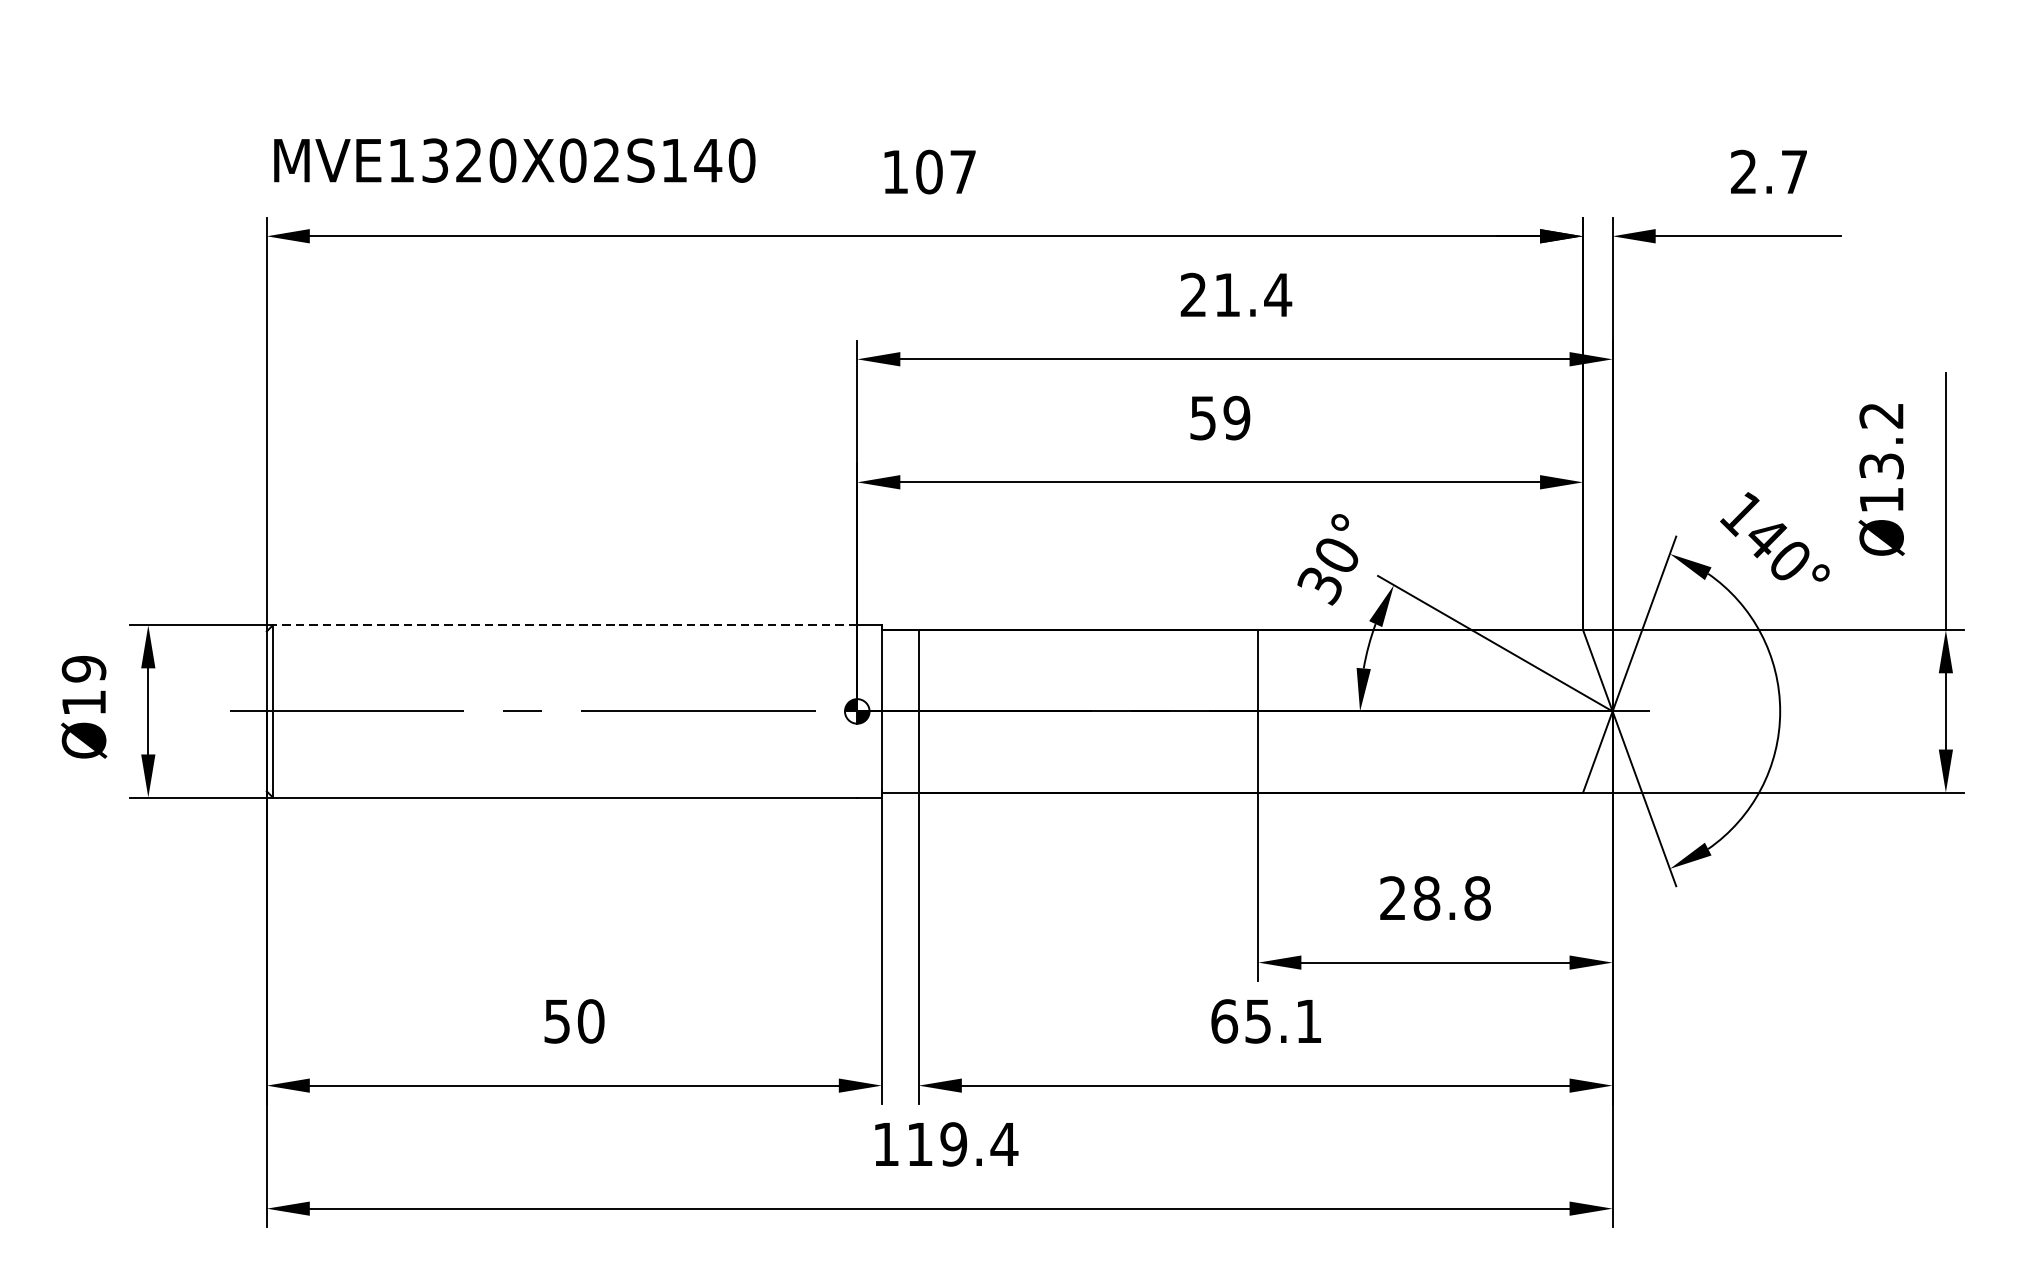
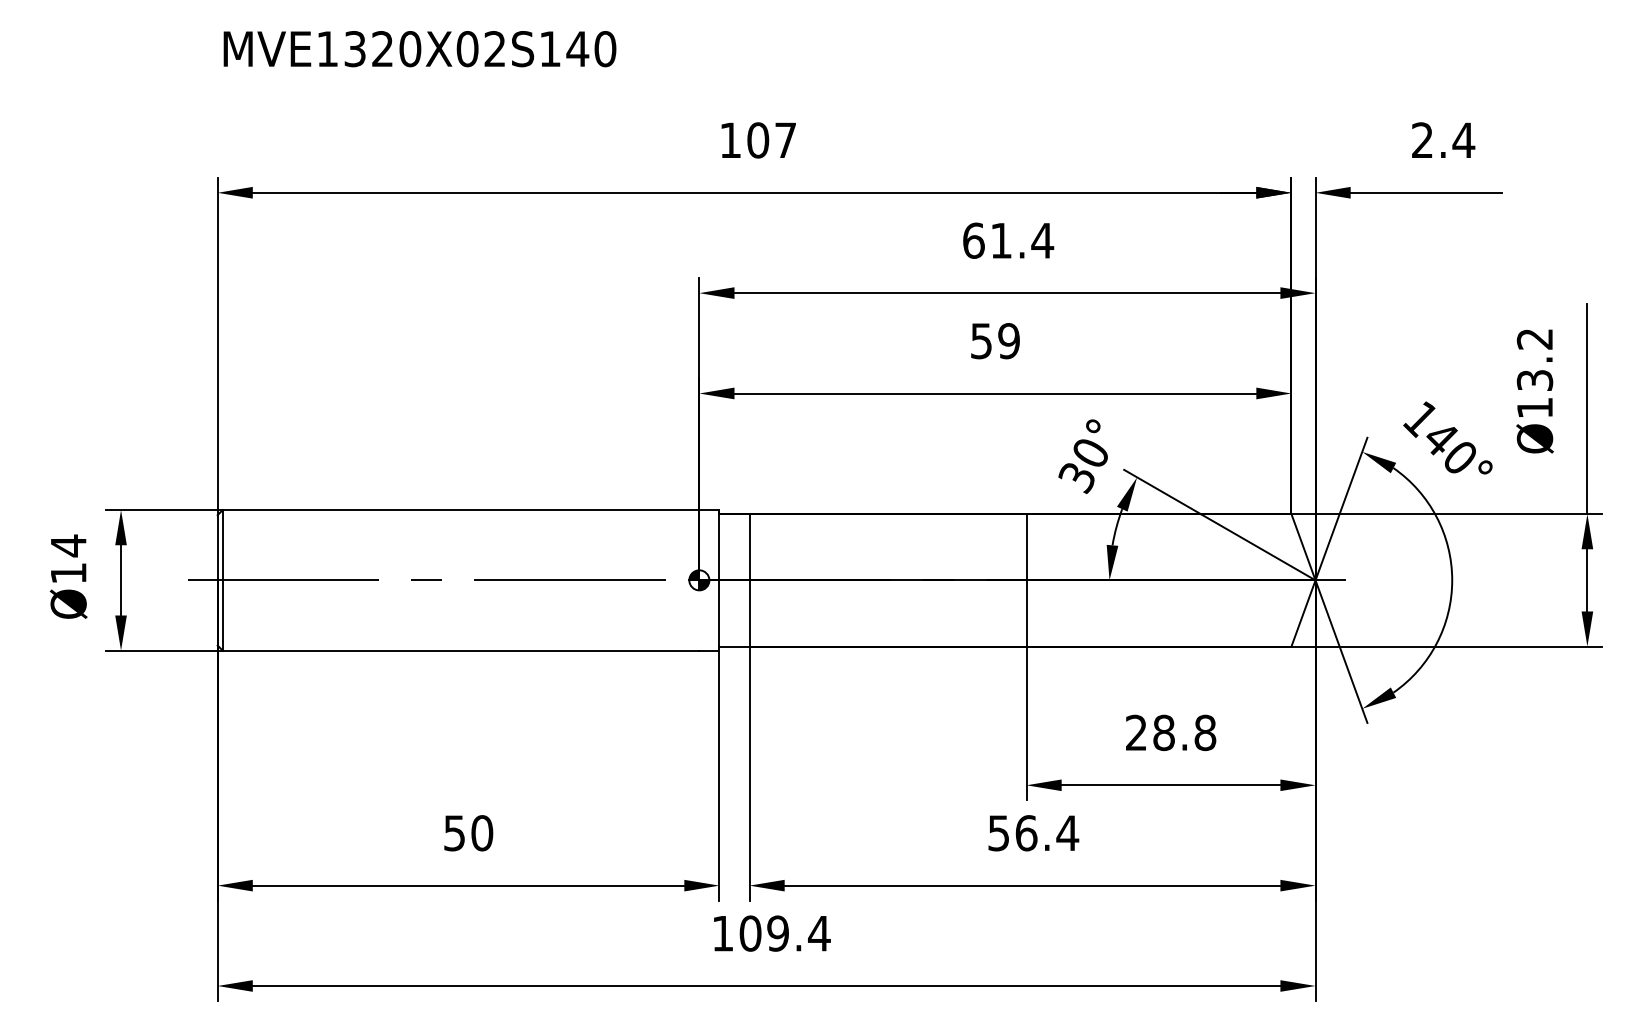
text: (514, 161) -> (419, 49), moved
text: (1794, 170) -> (1463, 139), 2.7 -> 2.4
text: (1193, 294) -> (973, 240), 21.4 -> 61.4
line: (564, 625) -> (460, 510), dashed -> solid
text: (83, 668) -> (68, 545), Ø19 -> Ø14
text: (1266, 1021) -> (1033, 833), 65.1 -> 56.4
text: (919, 1144) -> (750, 933), 119.4 -> 109.4

